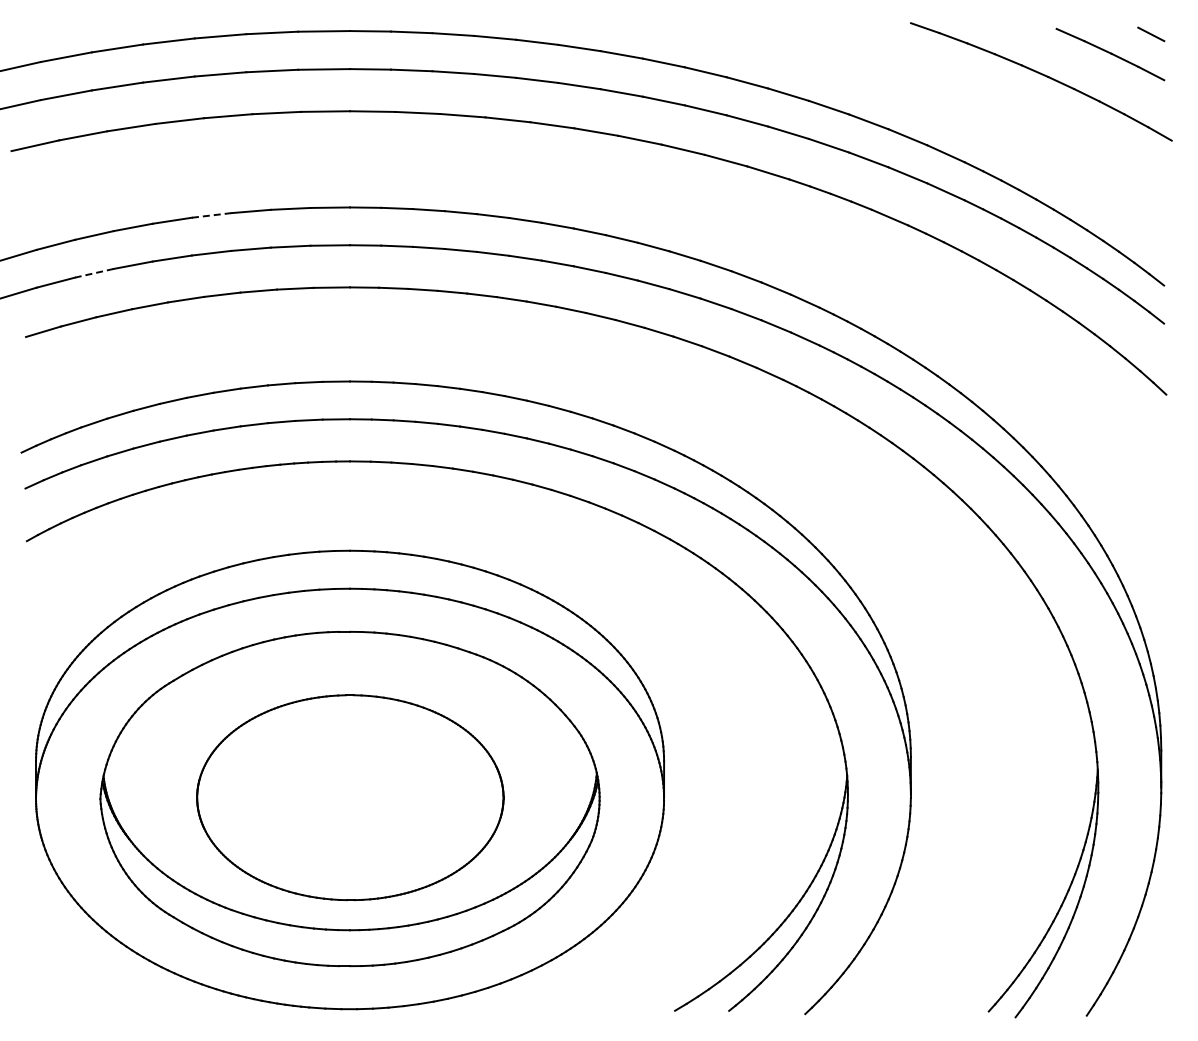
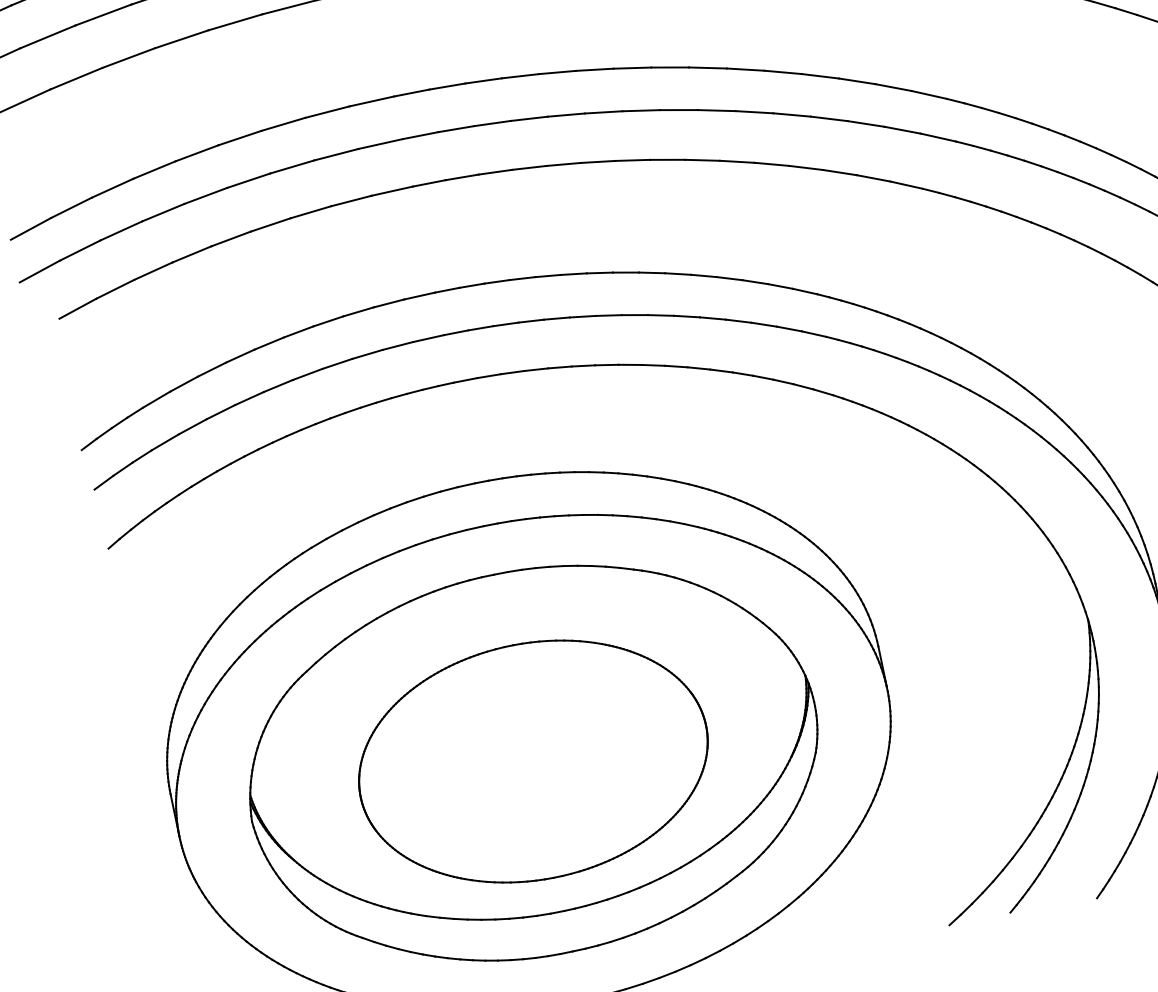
line: (211, 215) -> (239, 138), dashed -> solid
line: (94, 273) -> (121, 231), dashed -> solid

